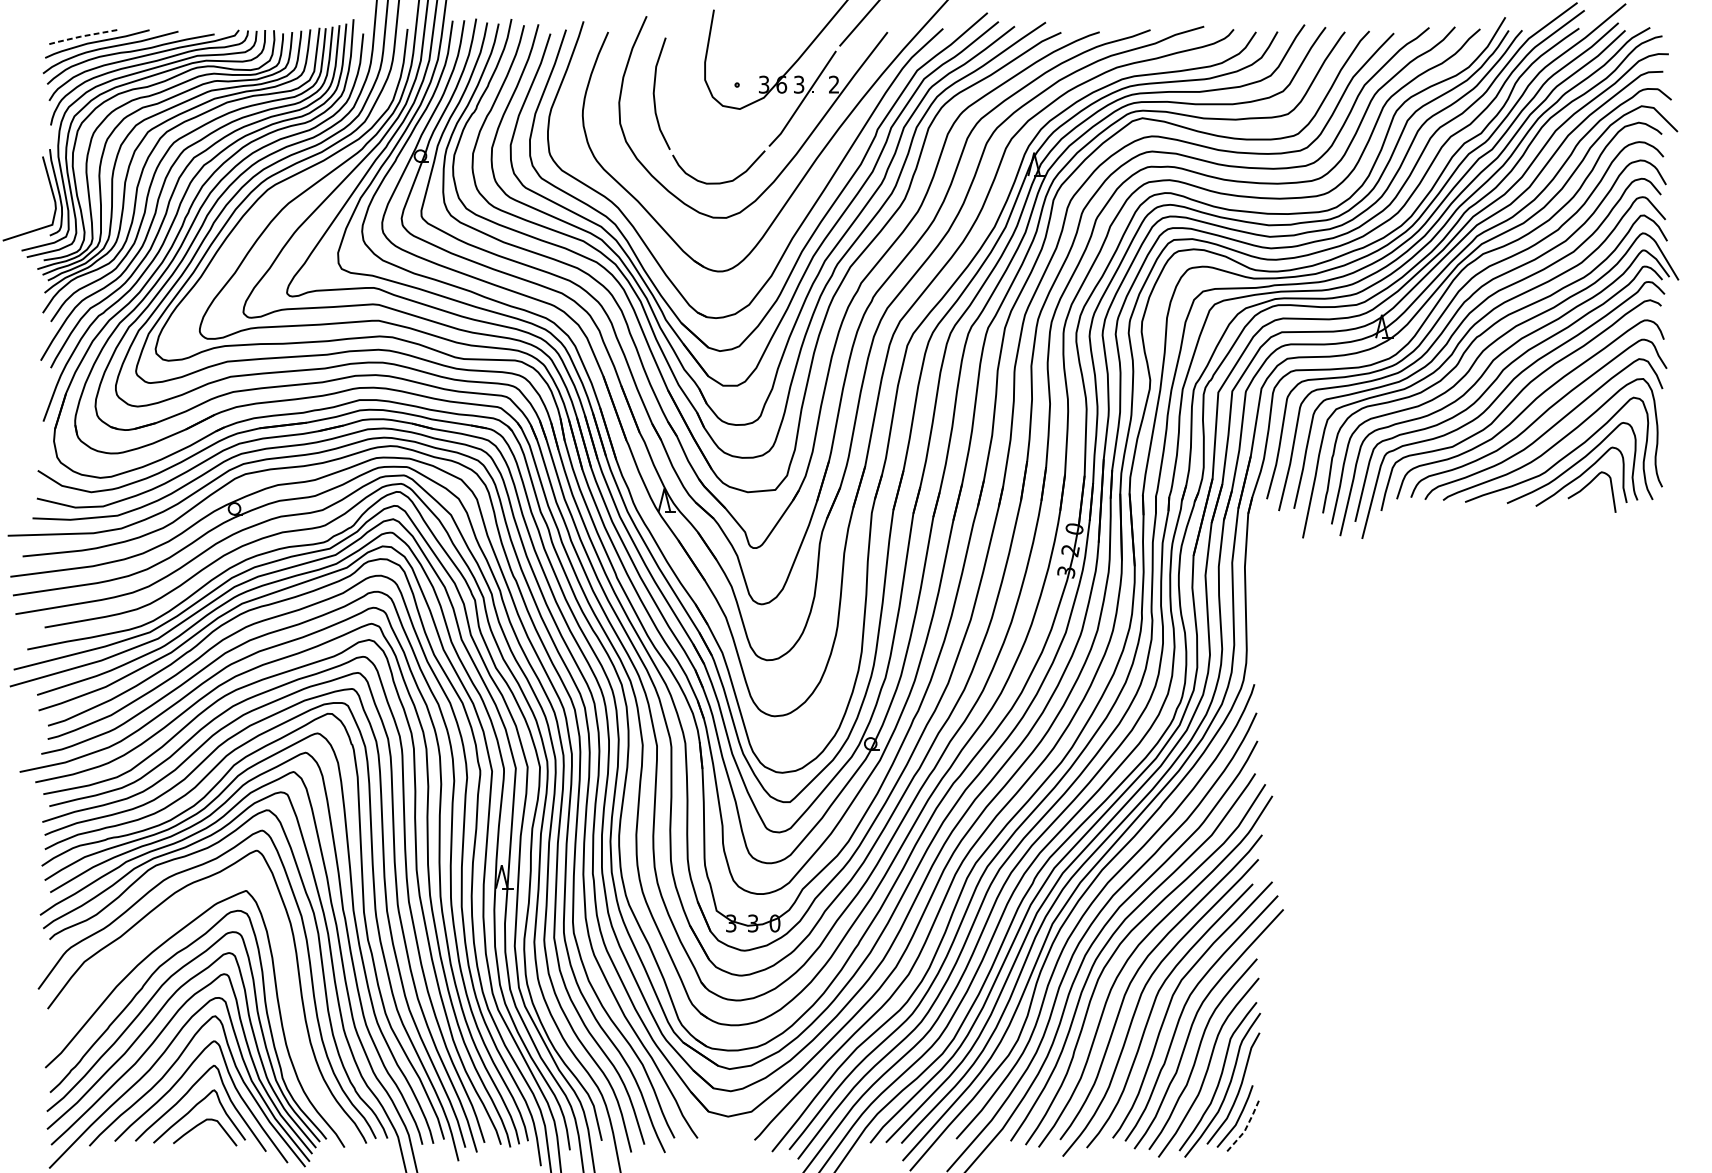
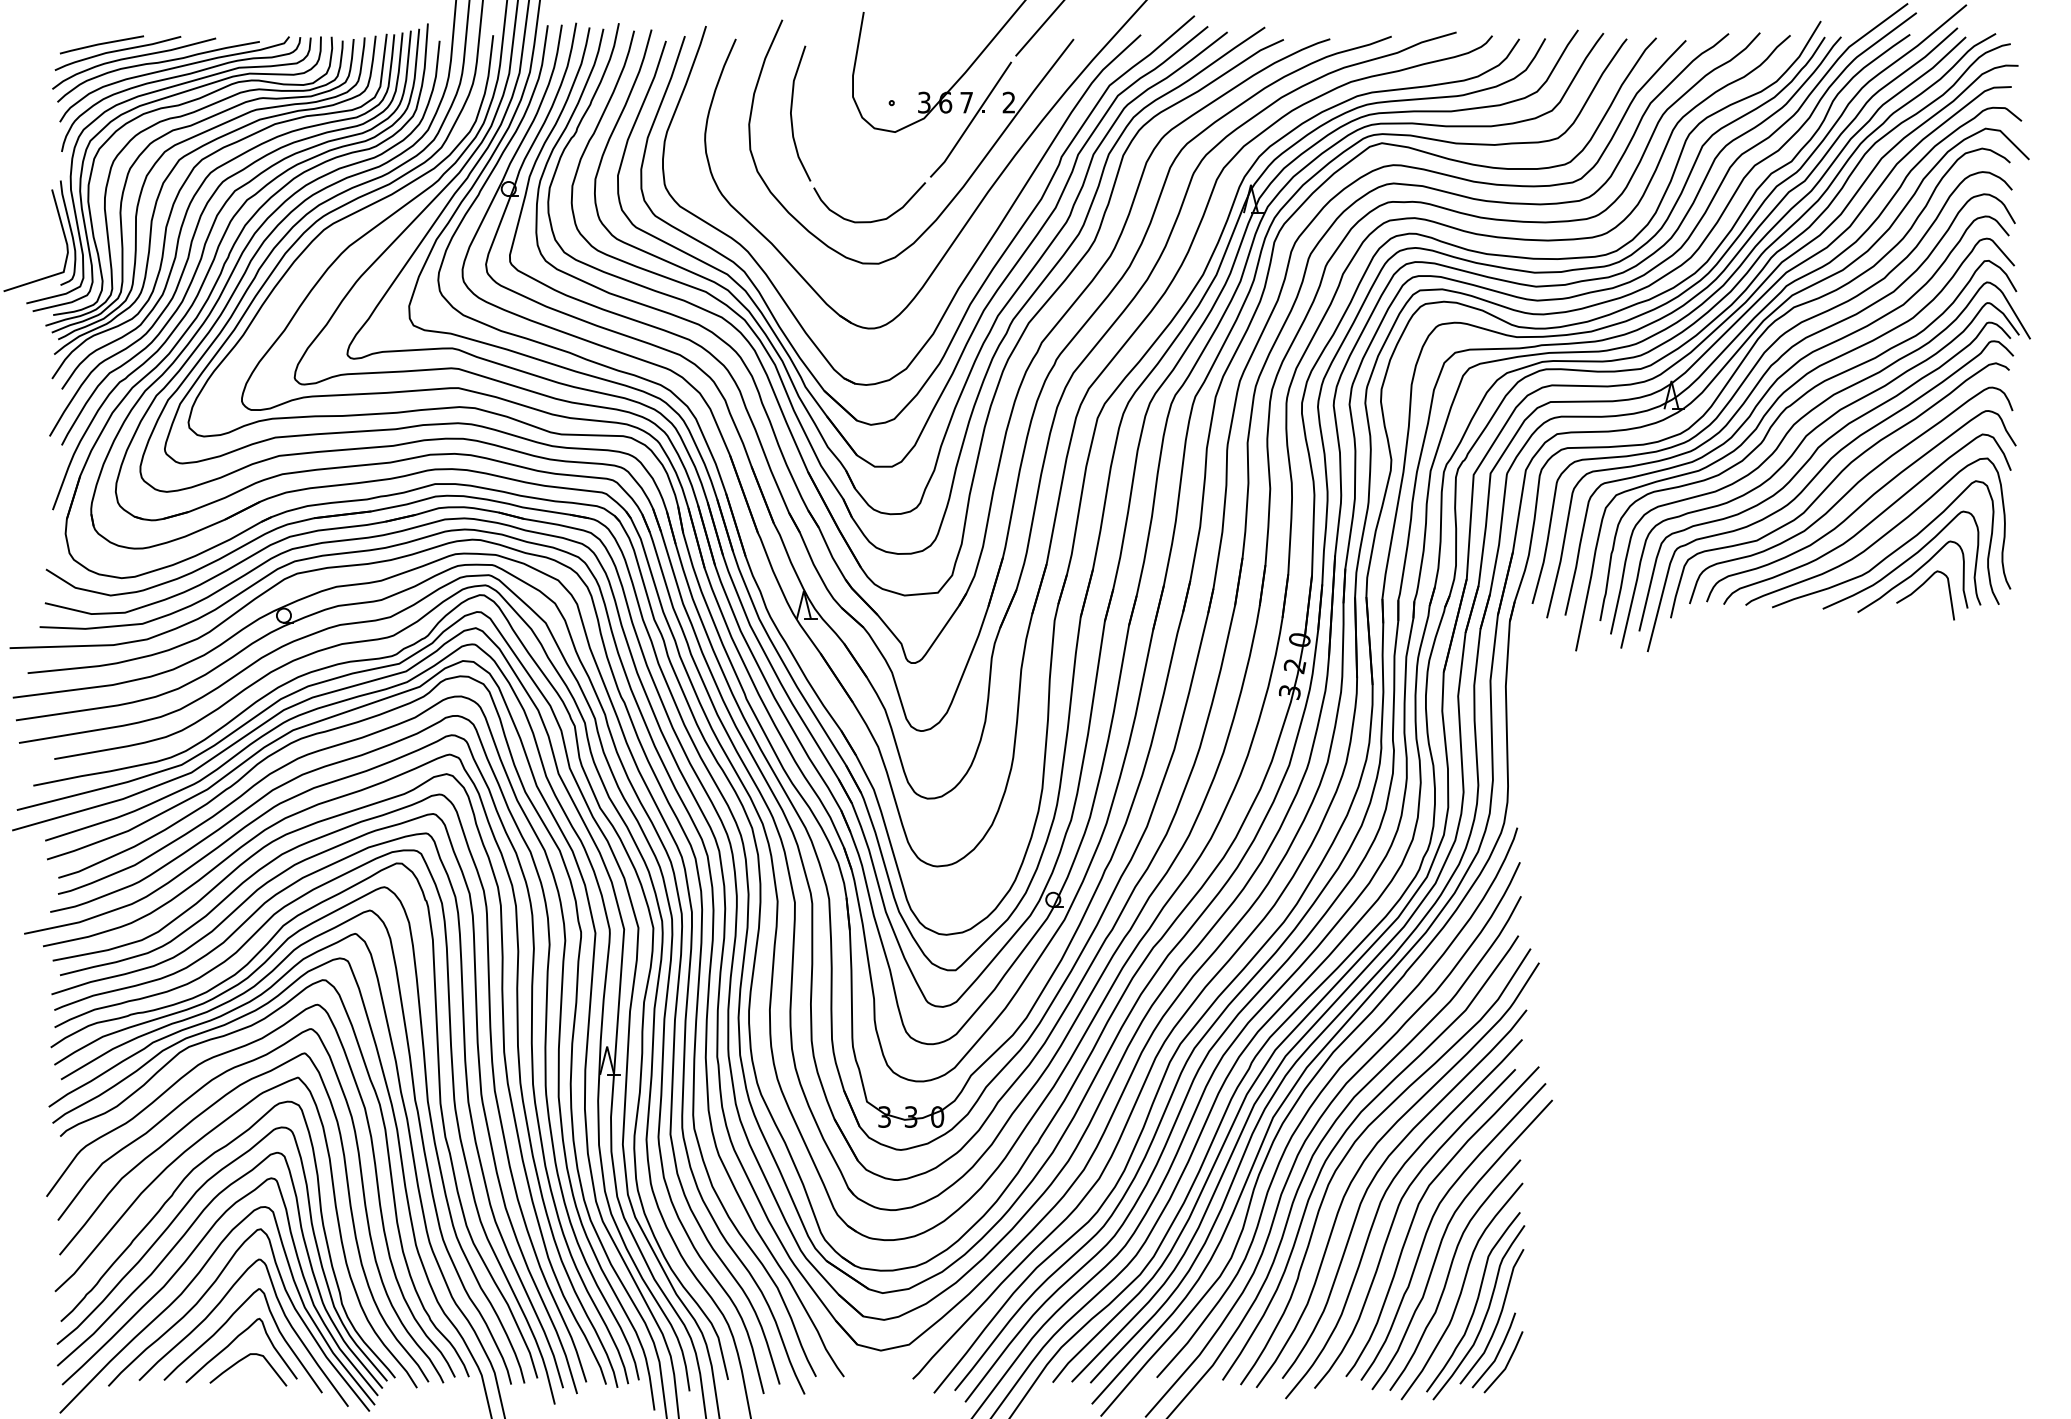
line: (83, 35) -> (101, 43), dashed -> solid
text: (798, 84) -> (966, 102), 3 -> 7
curve: (287, 991) -> (348, 1199), added
line: (1246, 1128) -> (1507, 1364), dashed -> solid

